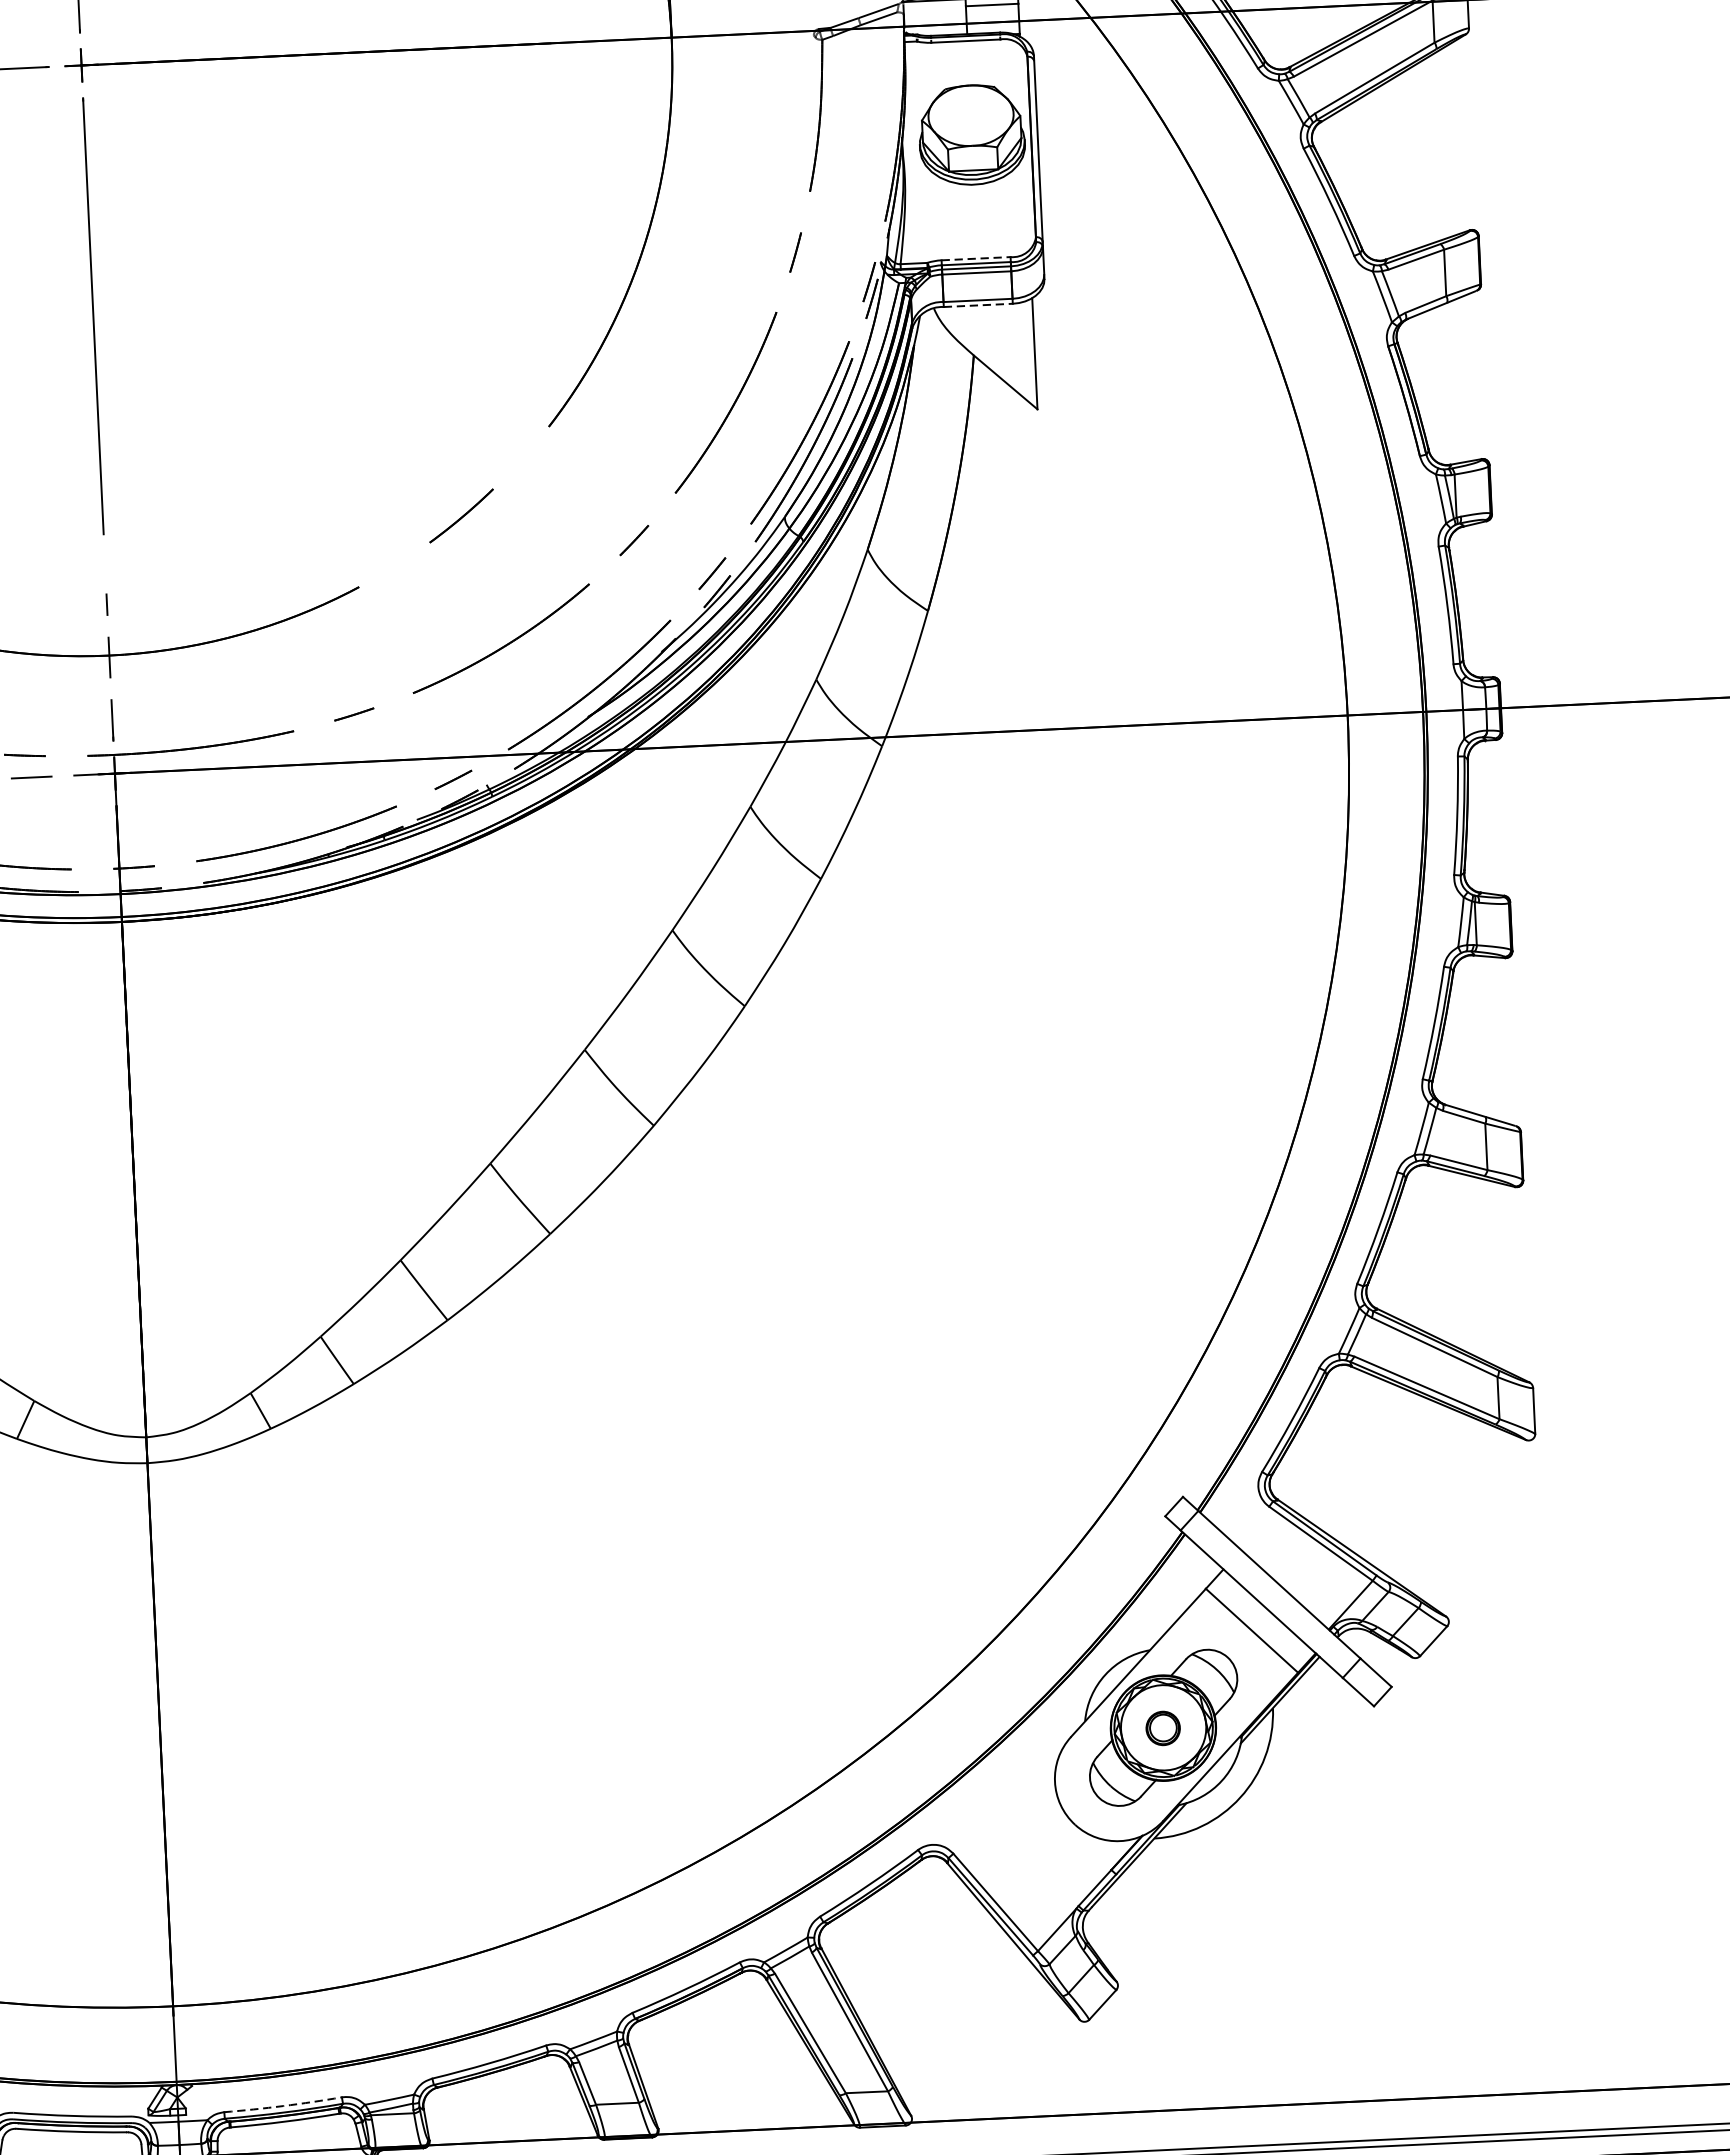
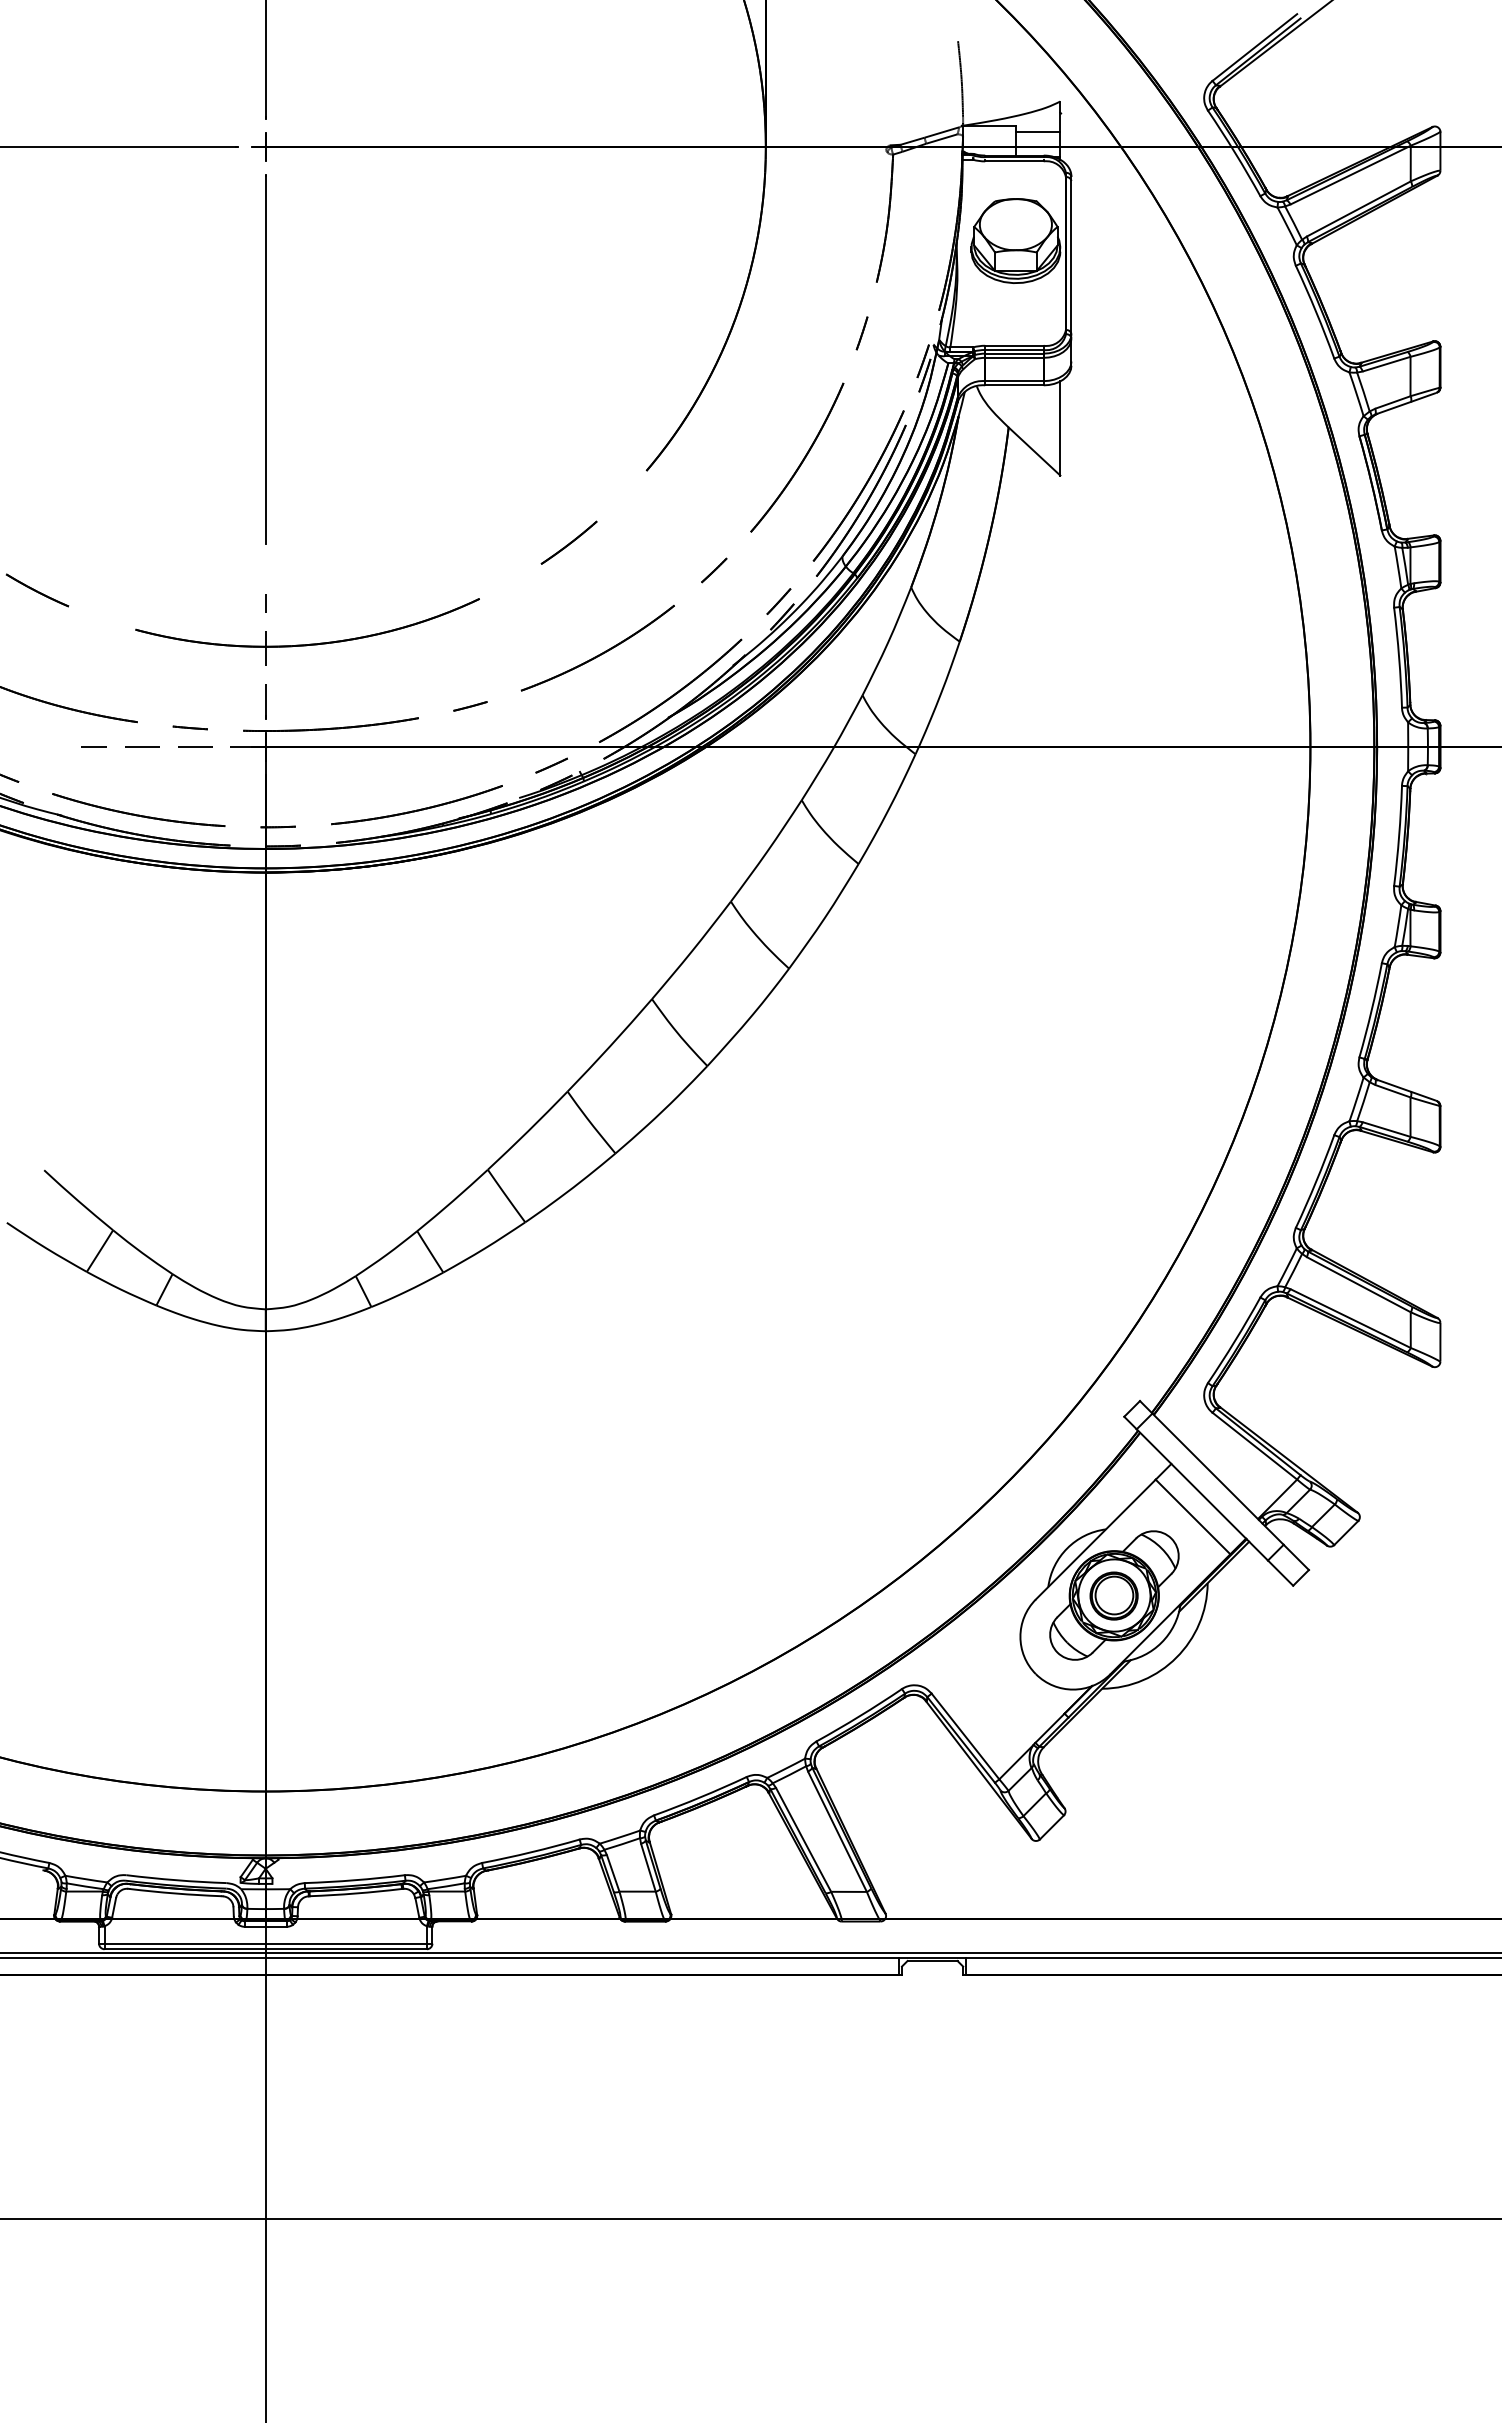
line: (976, 258) -> (1014, 345), dashed -> solid
line: (978, 305) -> (1014, 385), dashed -> solid
part: (1162, 1727) -> (1113, 1595), size x1.67
arc: (282, 2106) -> (354, 1880), dashed -> solid

